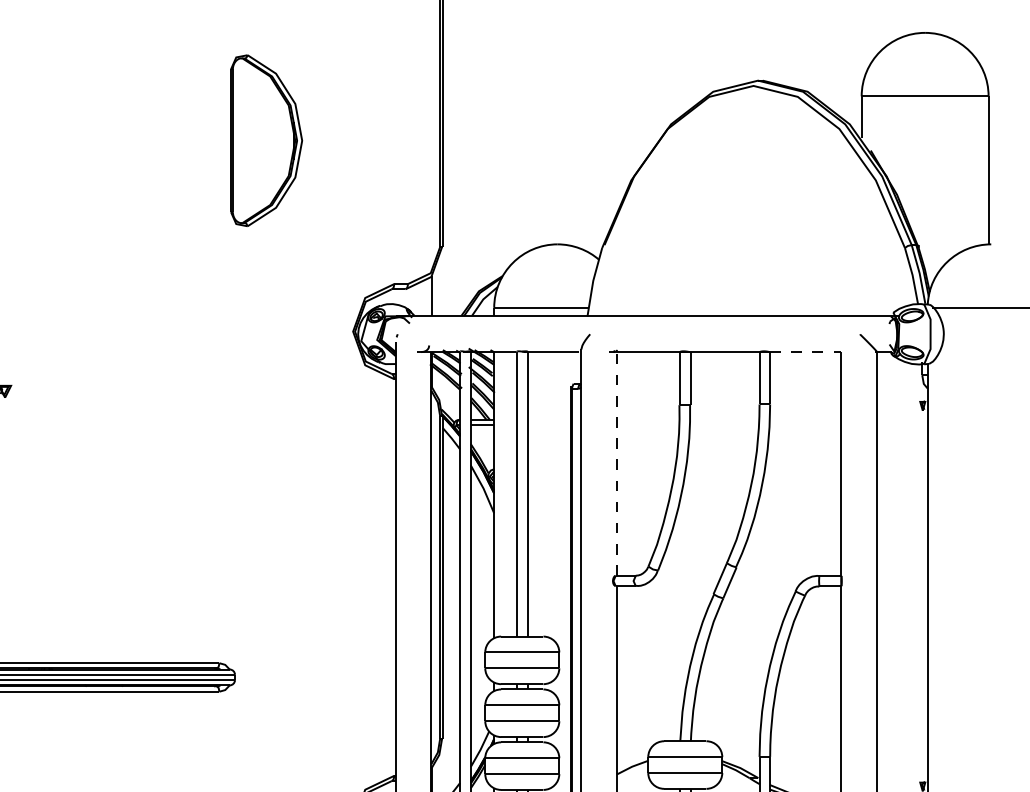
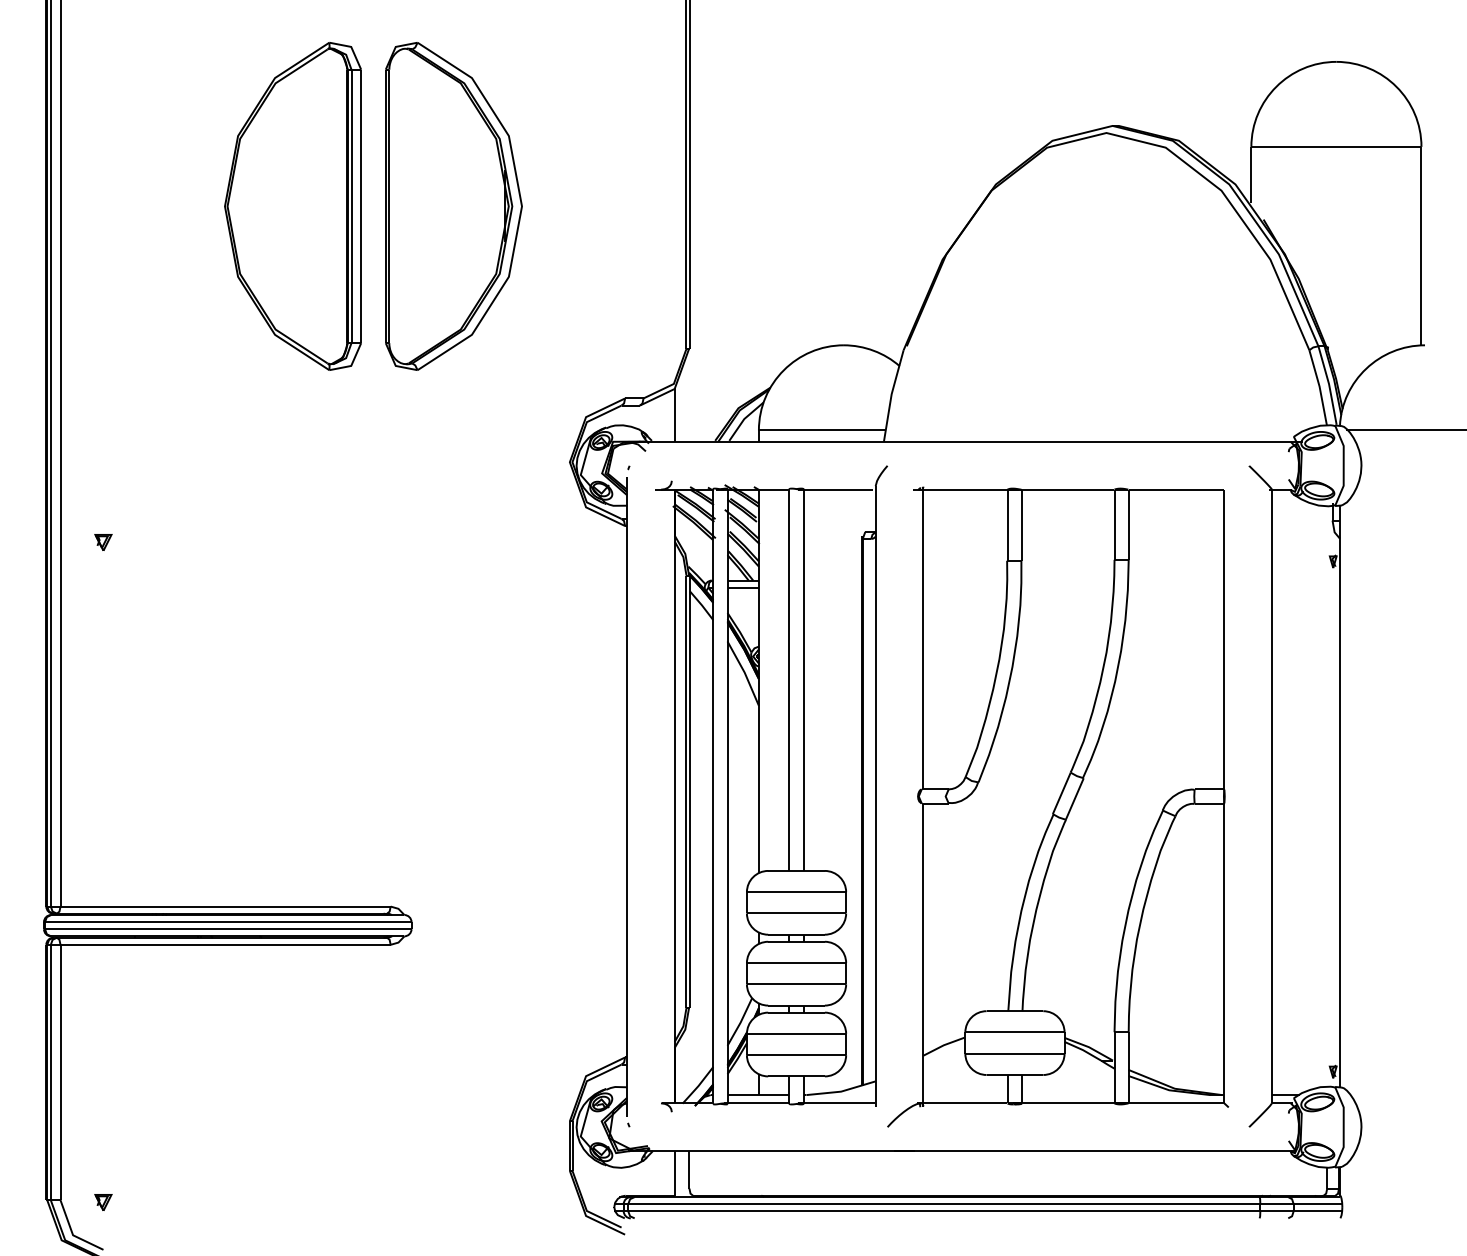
part: (146, 140) -> (292, 206), added
part: (266, 140) -> (453, 206), size x1.43
line: (805, 351) -> (1176, 489), dashed -> solid
line: (617, 462) -> (923, 637), dashed -> solid

